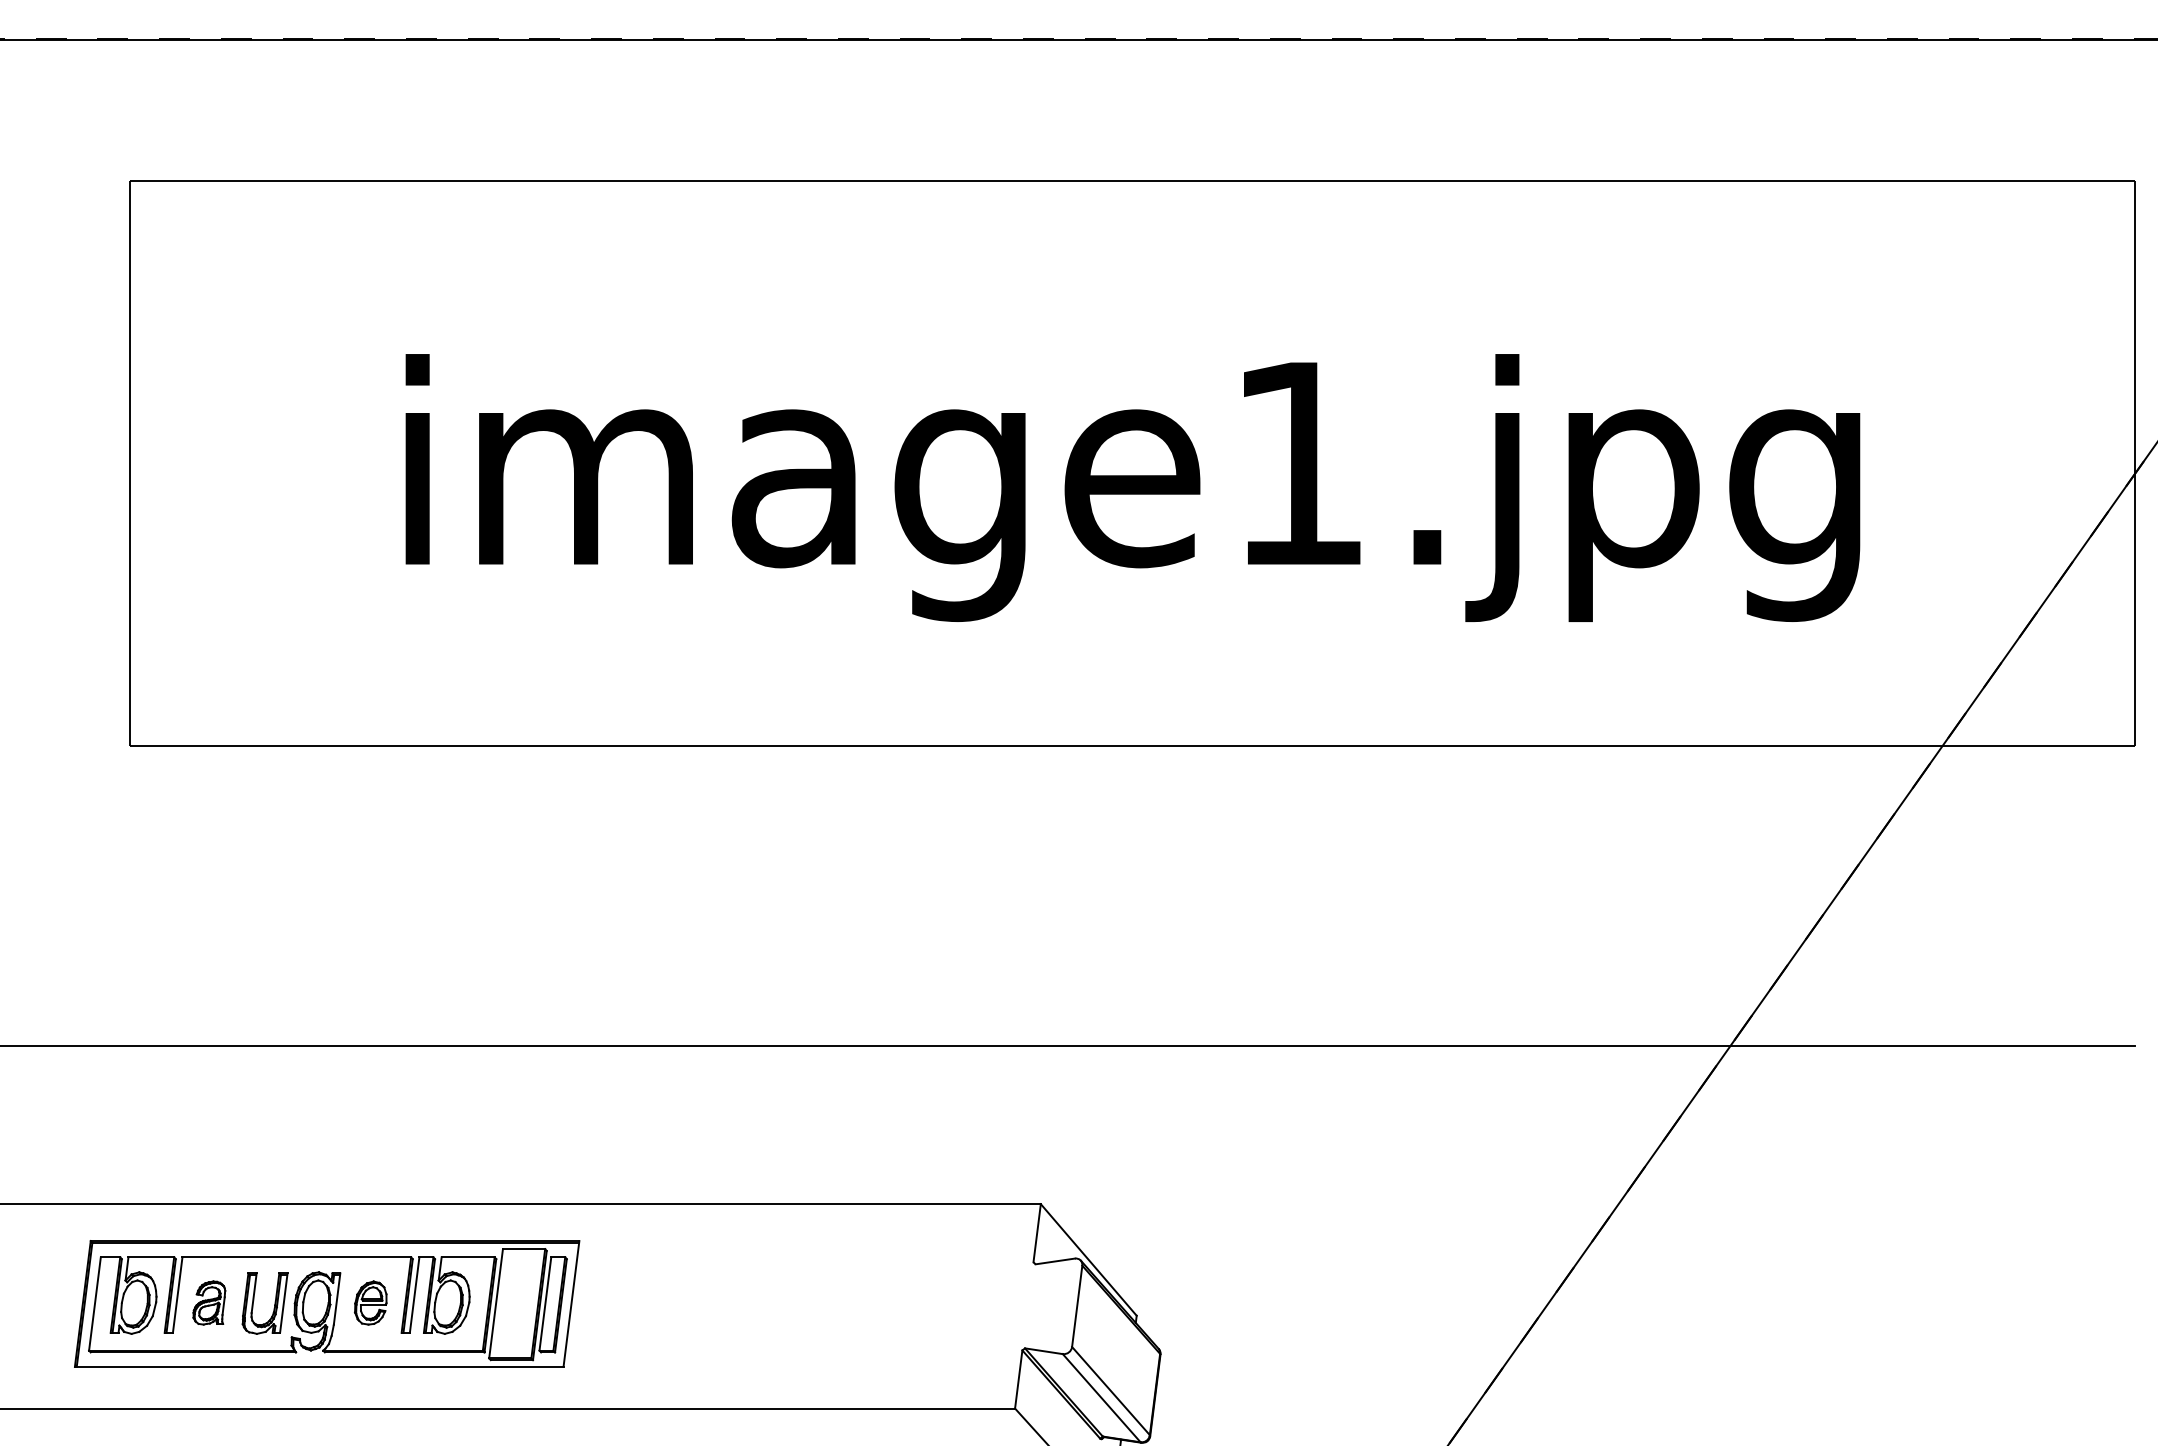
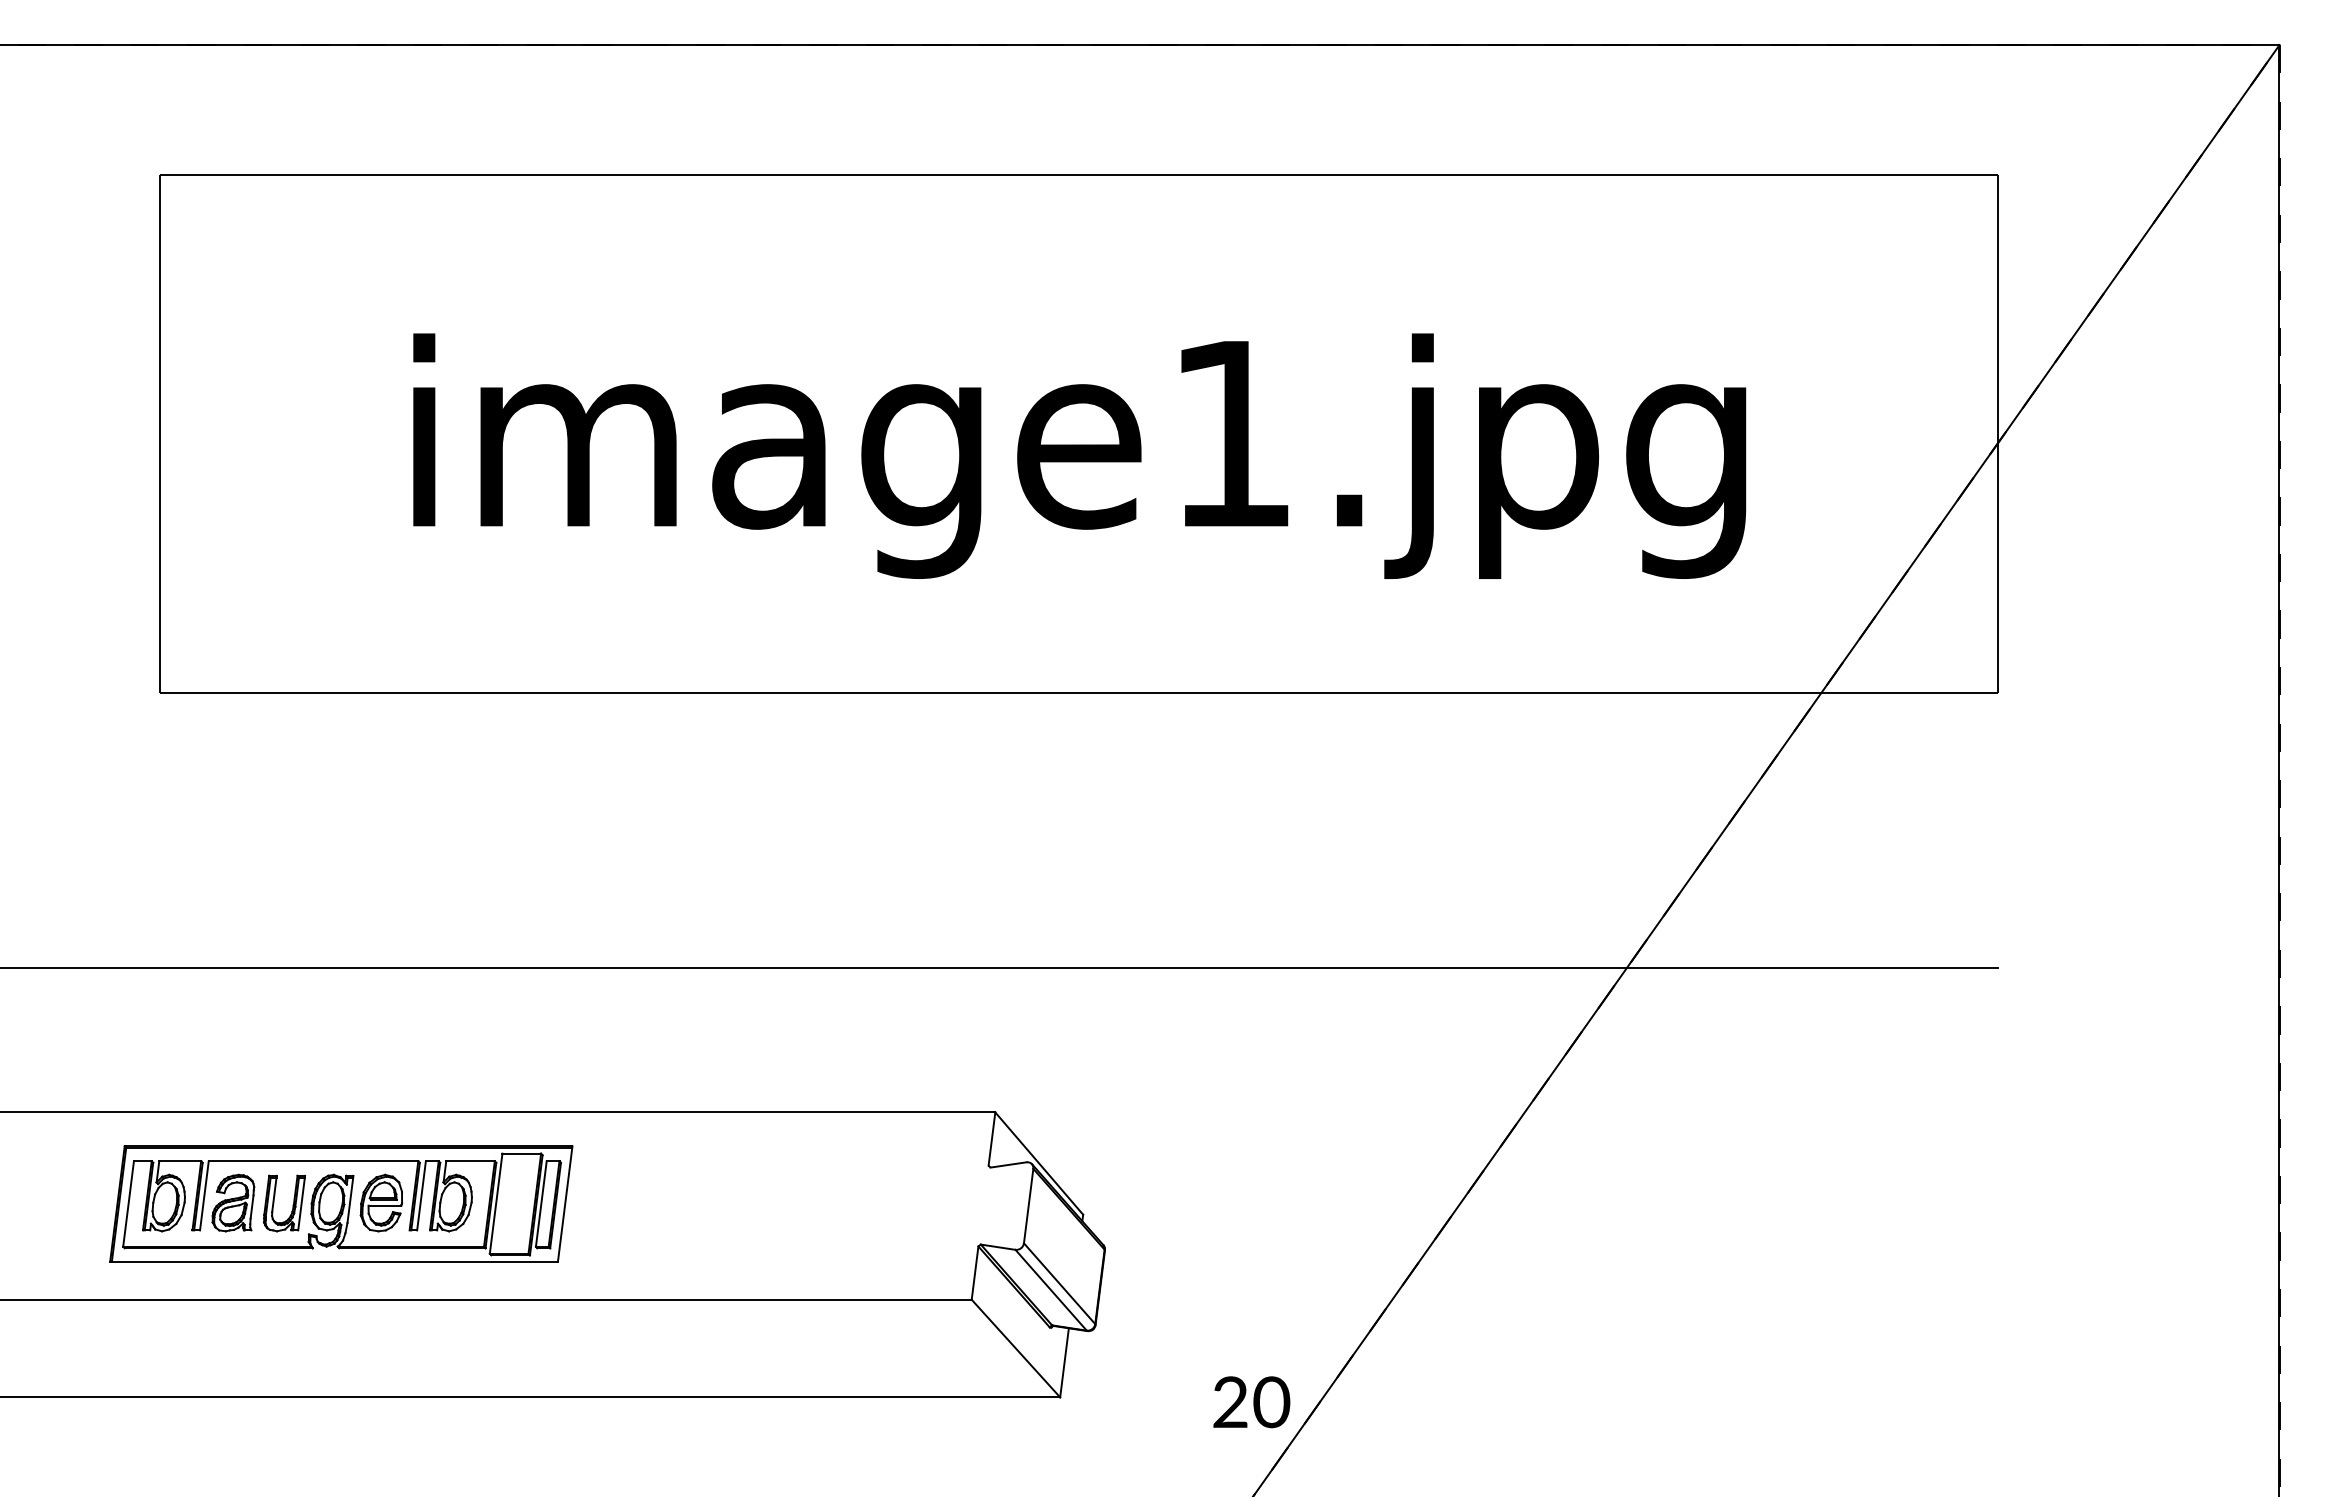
part: (209, 1302) -> (233, 1202), size x1.43
part: (369, 1302) -> (380, 1202), size x1.43

